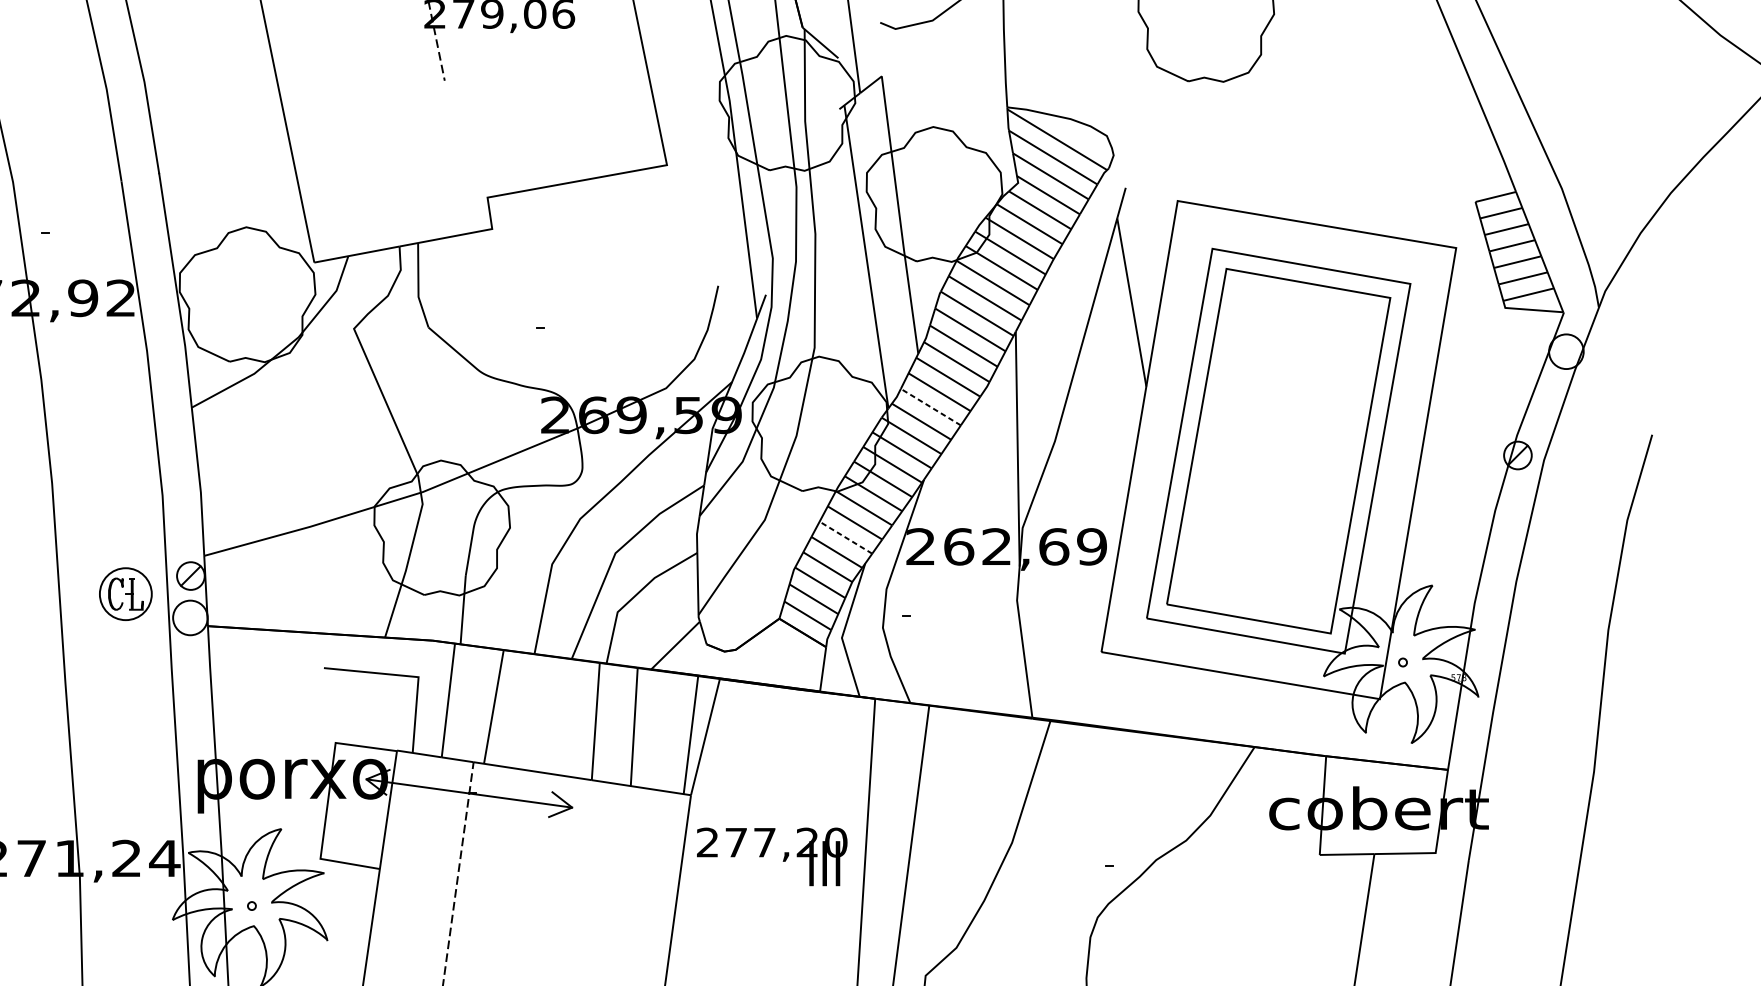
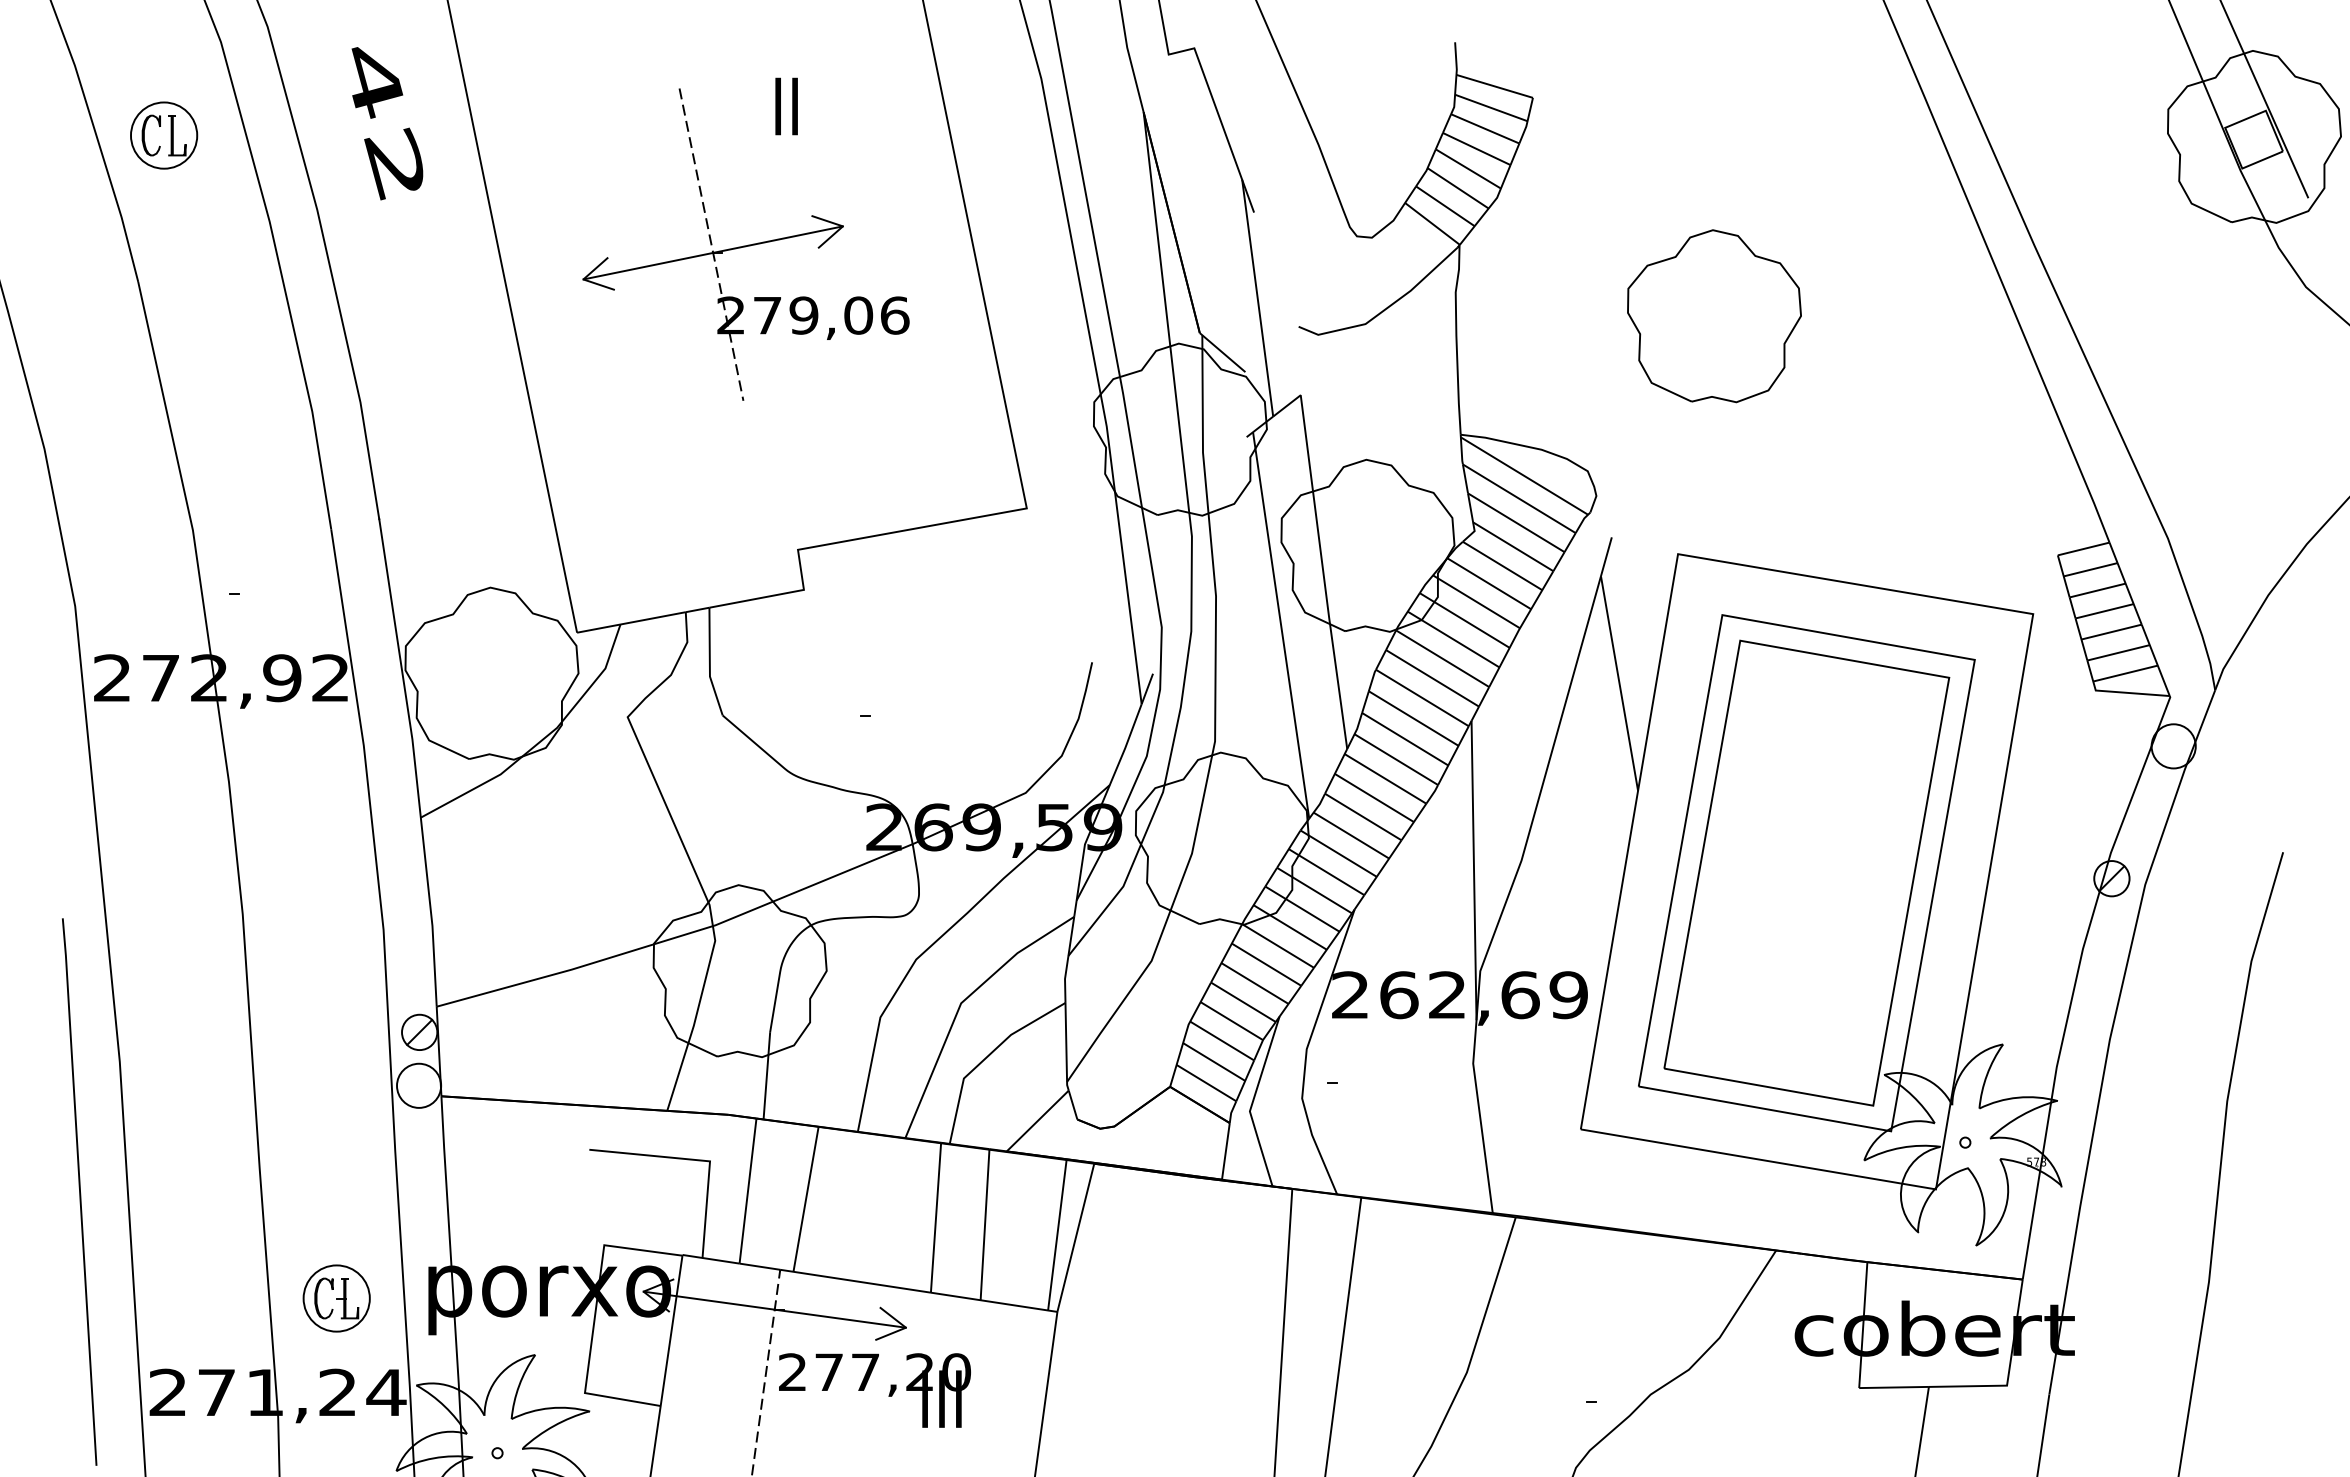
line: (931, 407) -> (1363, 817), dashed -> solid
line: (845, 537) -> (1254, 983), dashed -> solid
part: (125, 594) -> (336, 1298), moved
text: (771, 856) -> (874, 1390), moved

